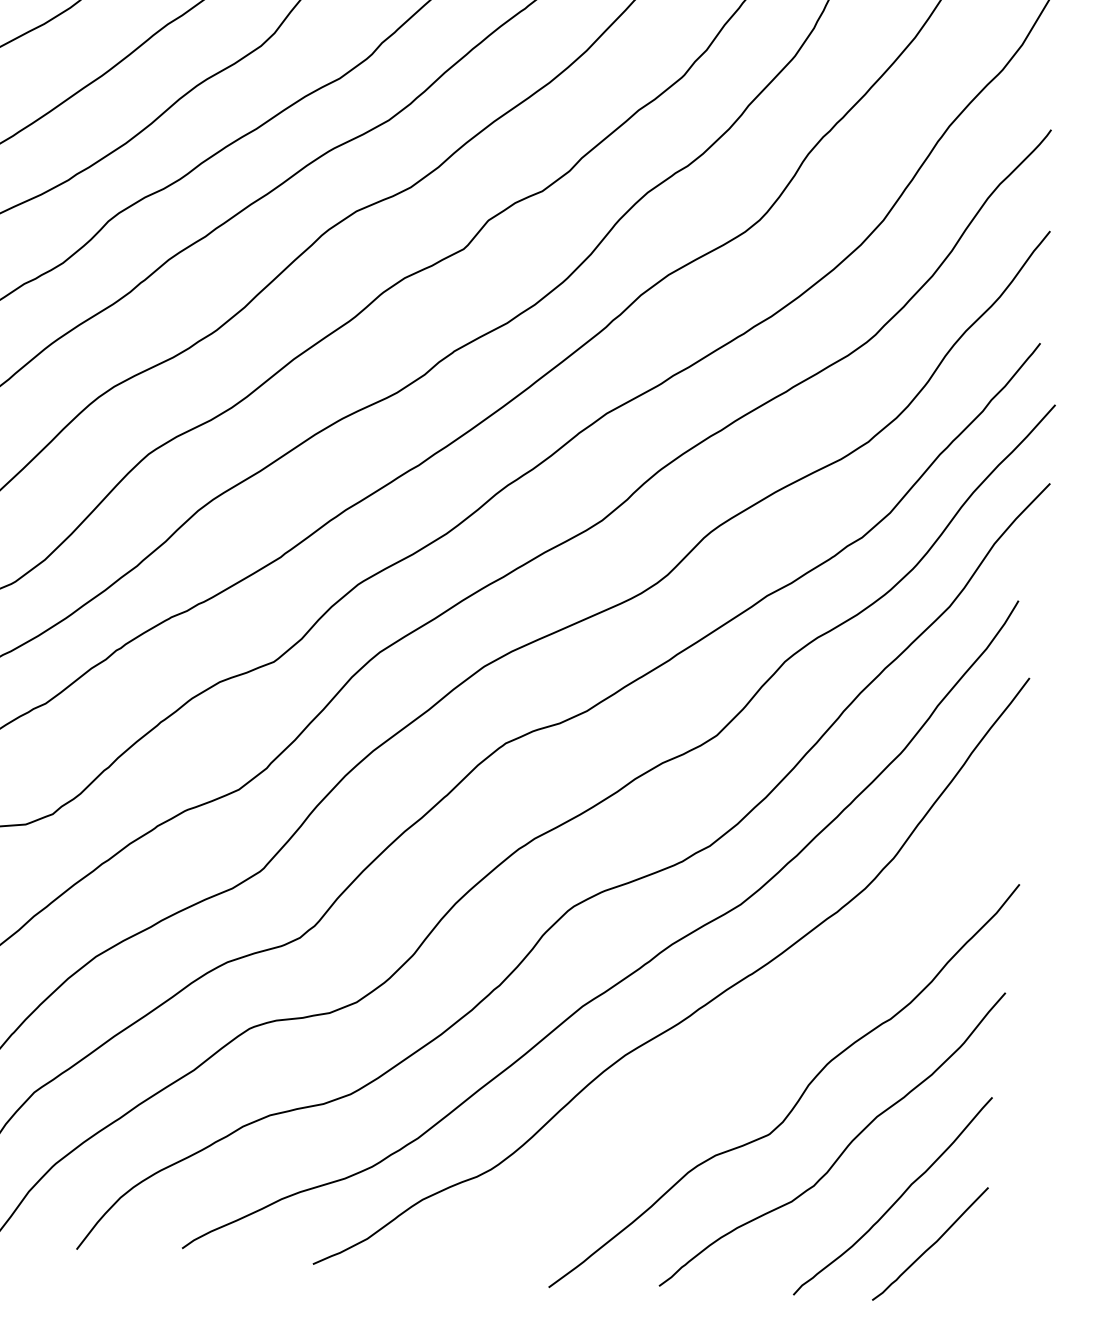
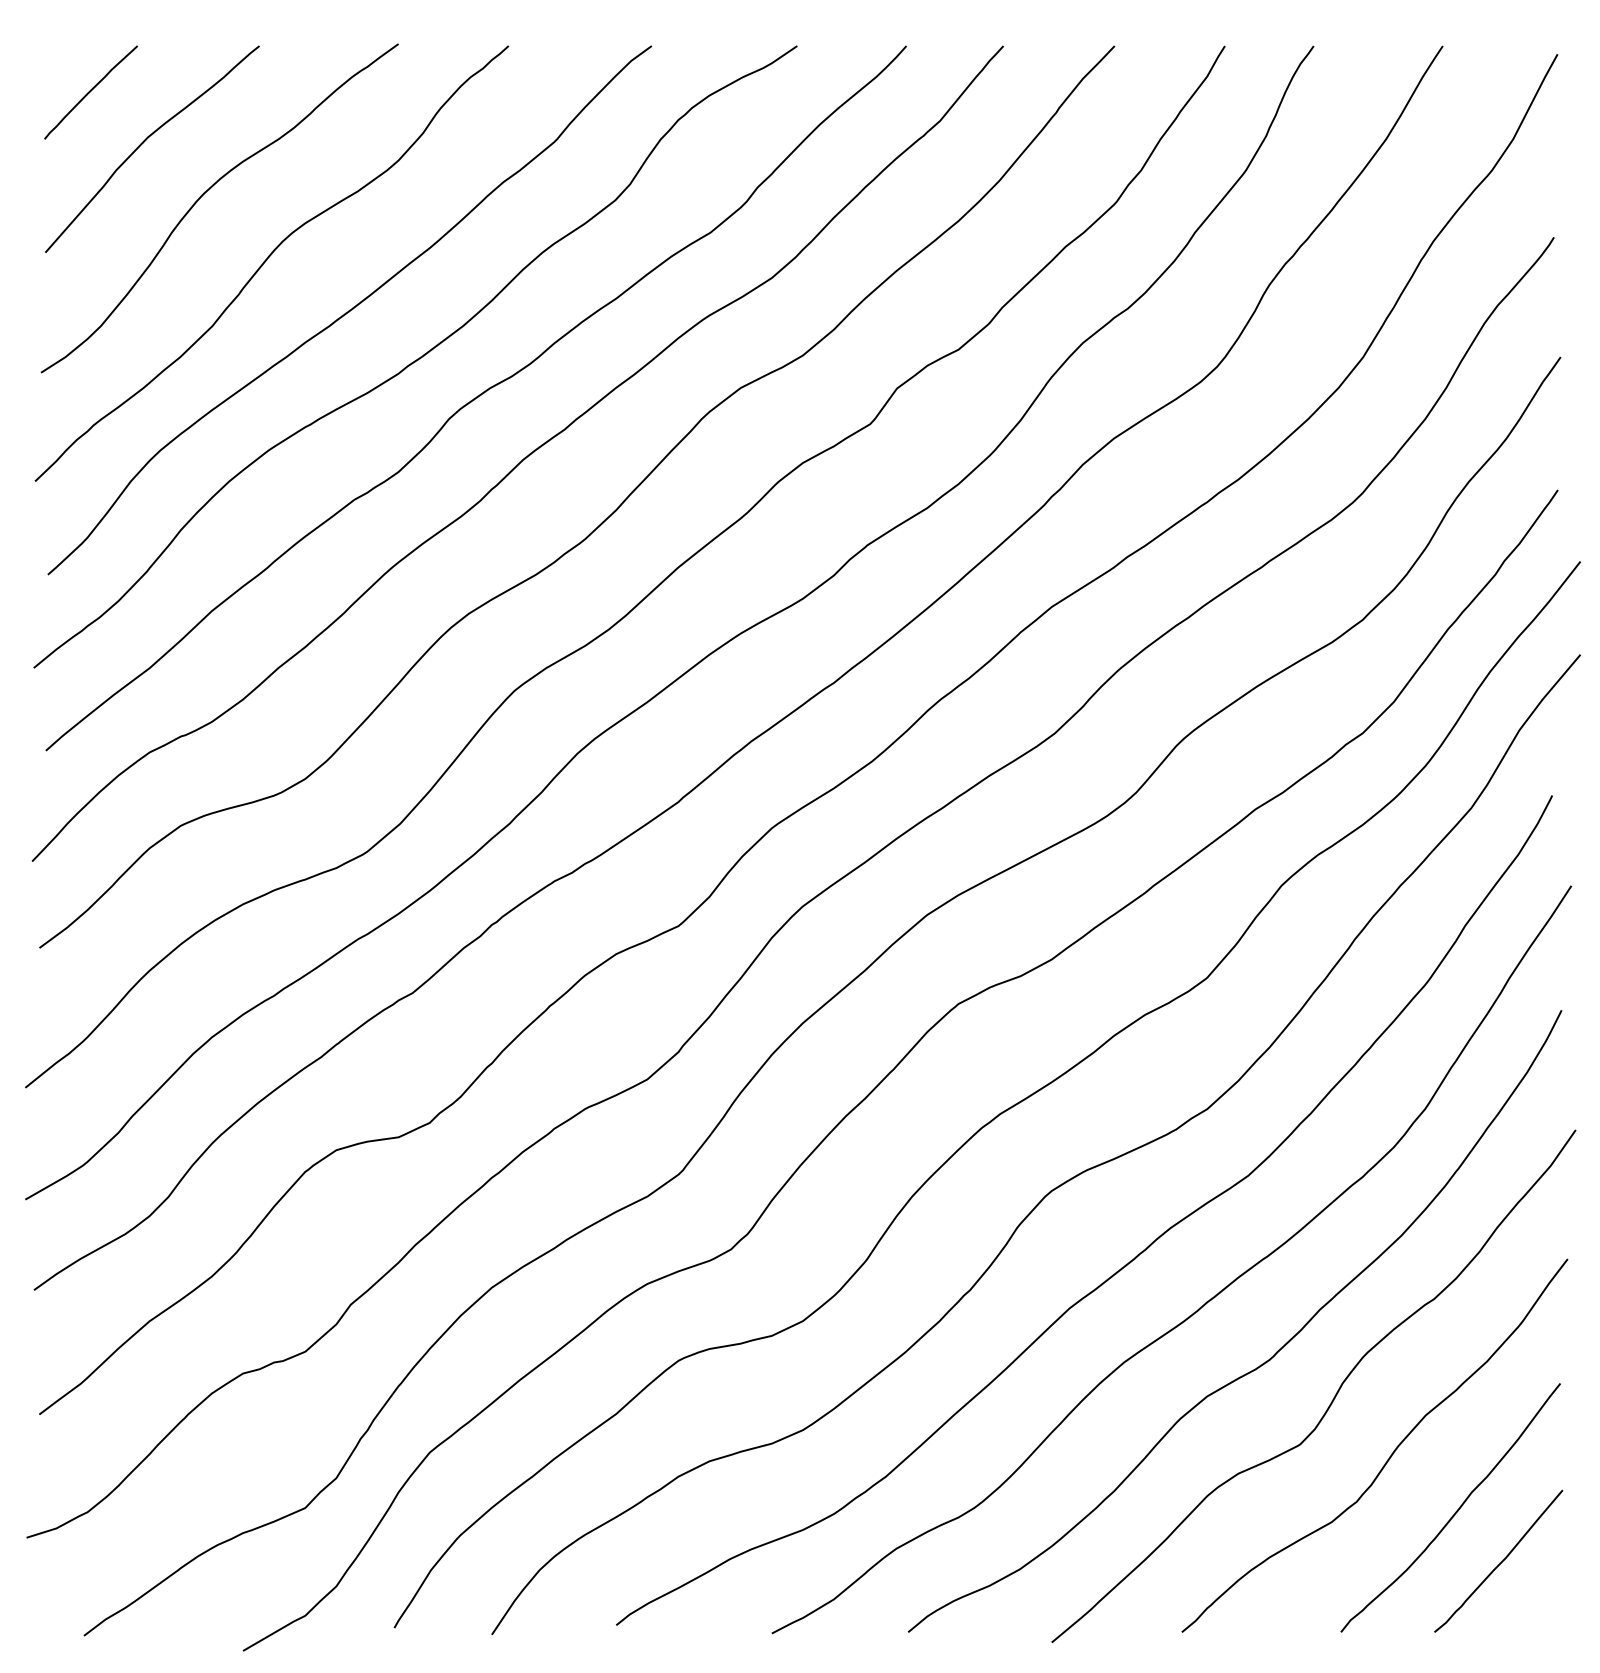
curve: (743, 1063) -> (1263, 1362), added

